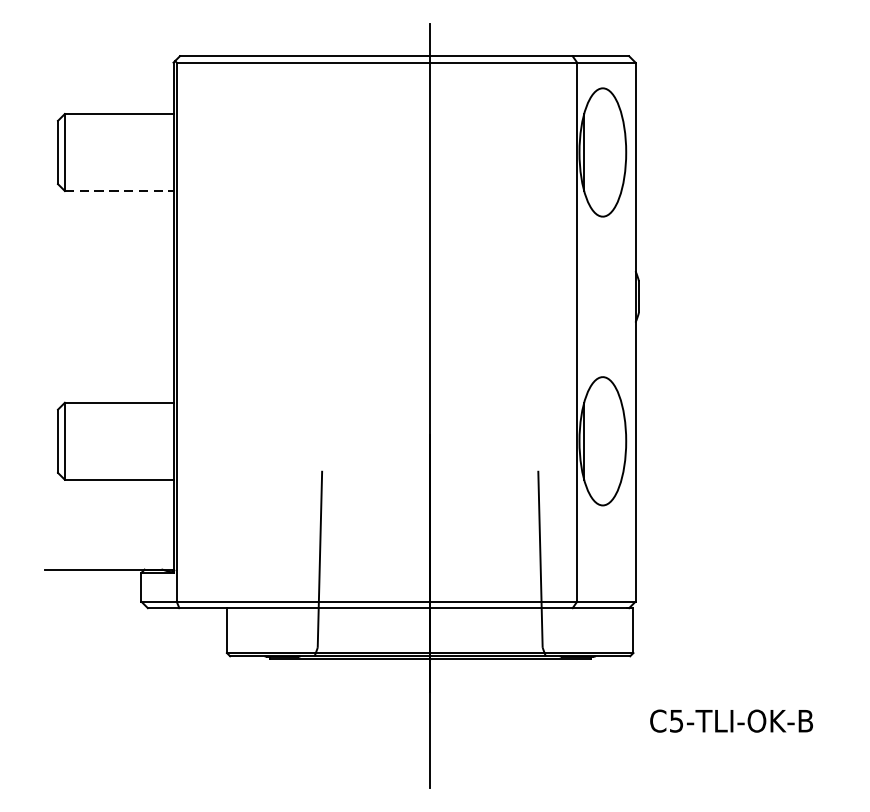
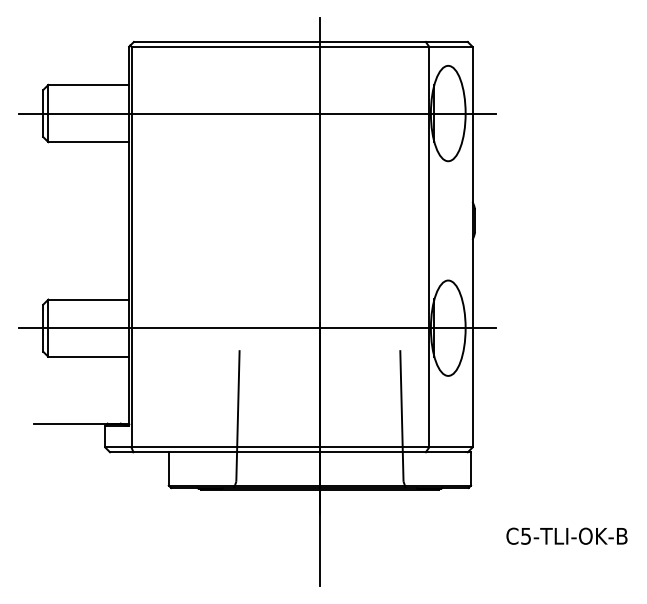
line: (346, 152) -> (257, 113), added
line: (120, 191) -> (89, 142), dashed -> solid
line: (346, 441) -> (257, 328), added
text: (730, 720) -> (566, 535), moved

